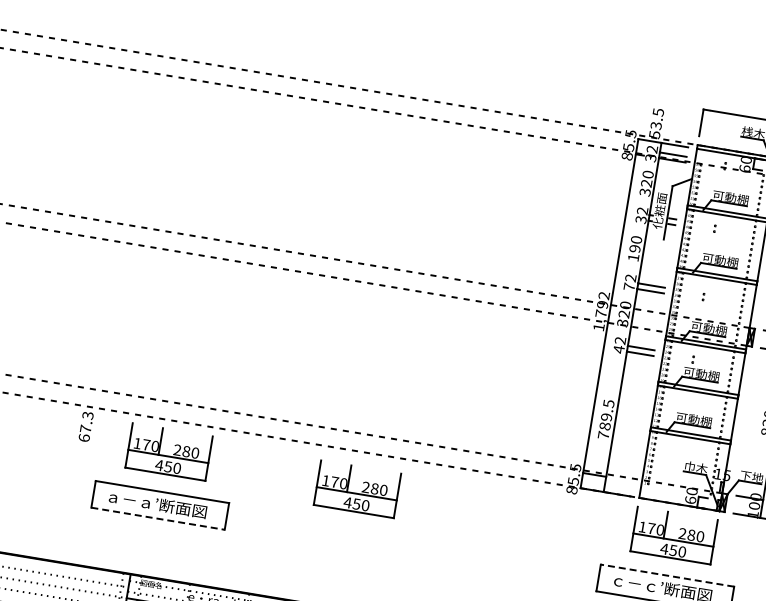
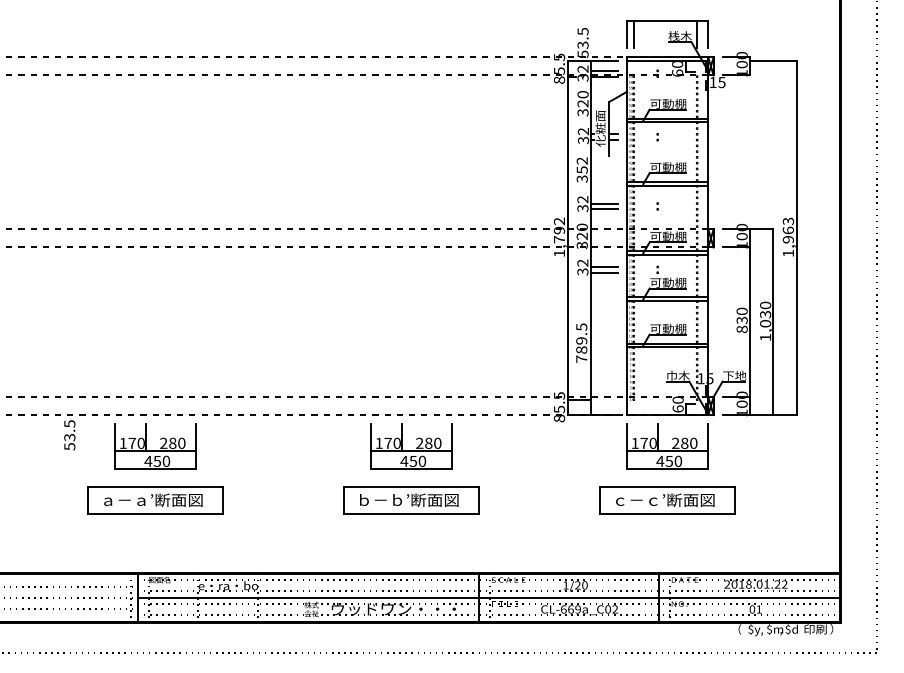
line: (707, 123) -> (633, 34), added
text: (634, 248) -> (581, 169), 190 -> 352
text: (629, 286) -> (582, 208), 72 -> 32
text: (618, 348) -> (582, 271), 42 -> 32
text: (85, 426) -> (69, 435), 67.3 -> 53.5
part: (357, 489) -> (411, 446), moved
line: (157, 518) -> (155, 514), dashed -> solid
part: (412, 546) -> (411, 500), added
line: (667, 575) -> (667, 487), dashed -> solid

